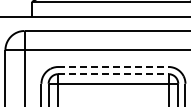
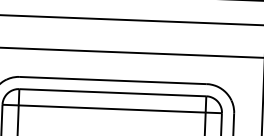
line: (113, 67) -> (113, 81), dashed -> solid
line: (113, 74) -> (112, 93), dashed -> solid

